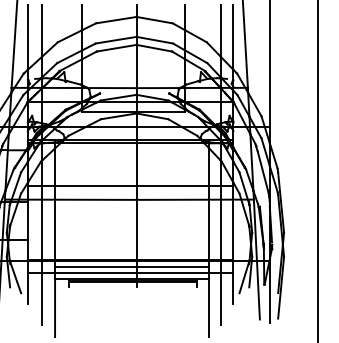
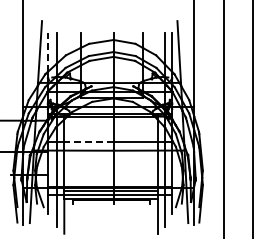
line: (27, 35) -> (47, 51), solid -> dashed
line: (95, 186) -> (88, 142), solid -> dashed

